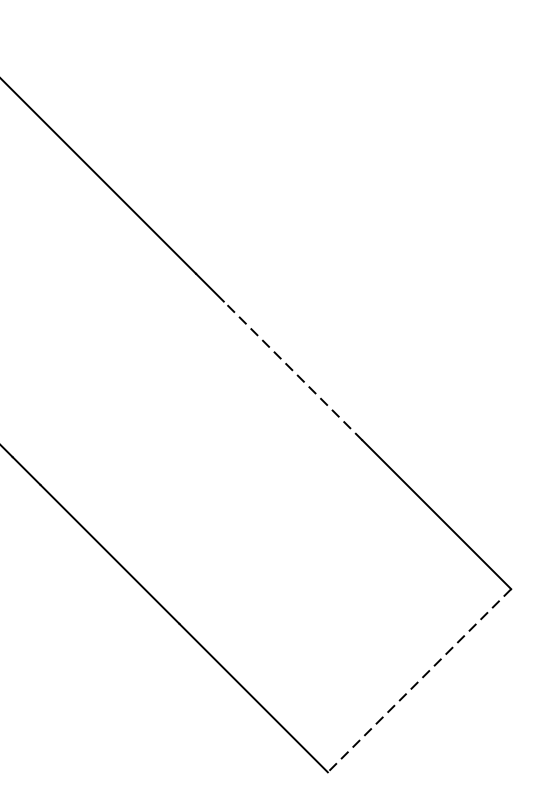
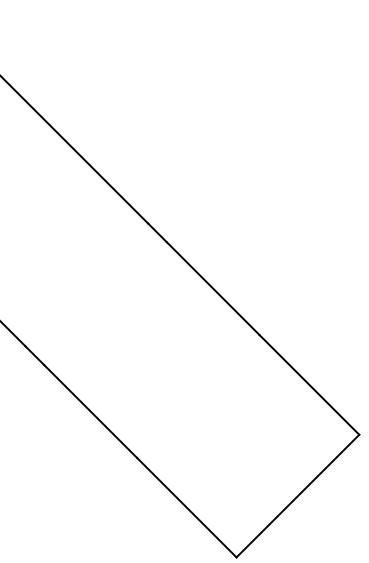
line: (293, 370) -> (213, 288), dashed -> solid
line: (418, 681) -> (297, 496), dashed -> solid

